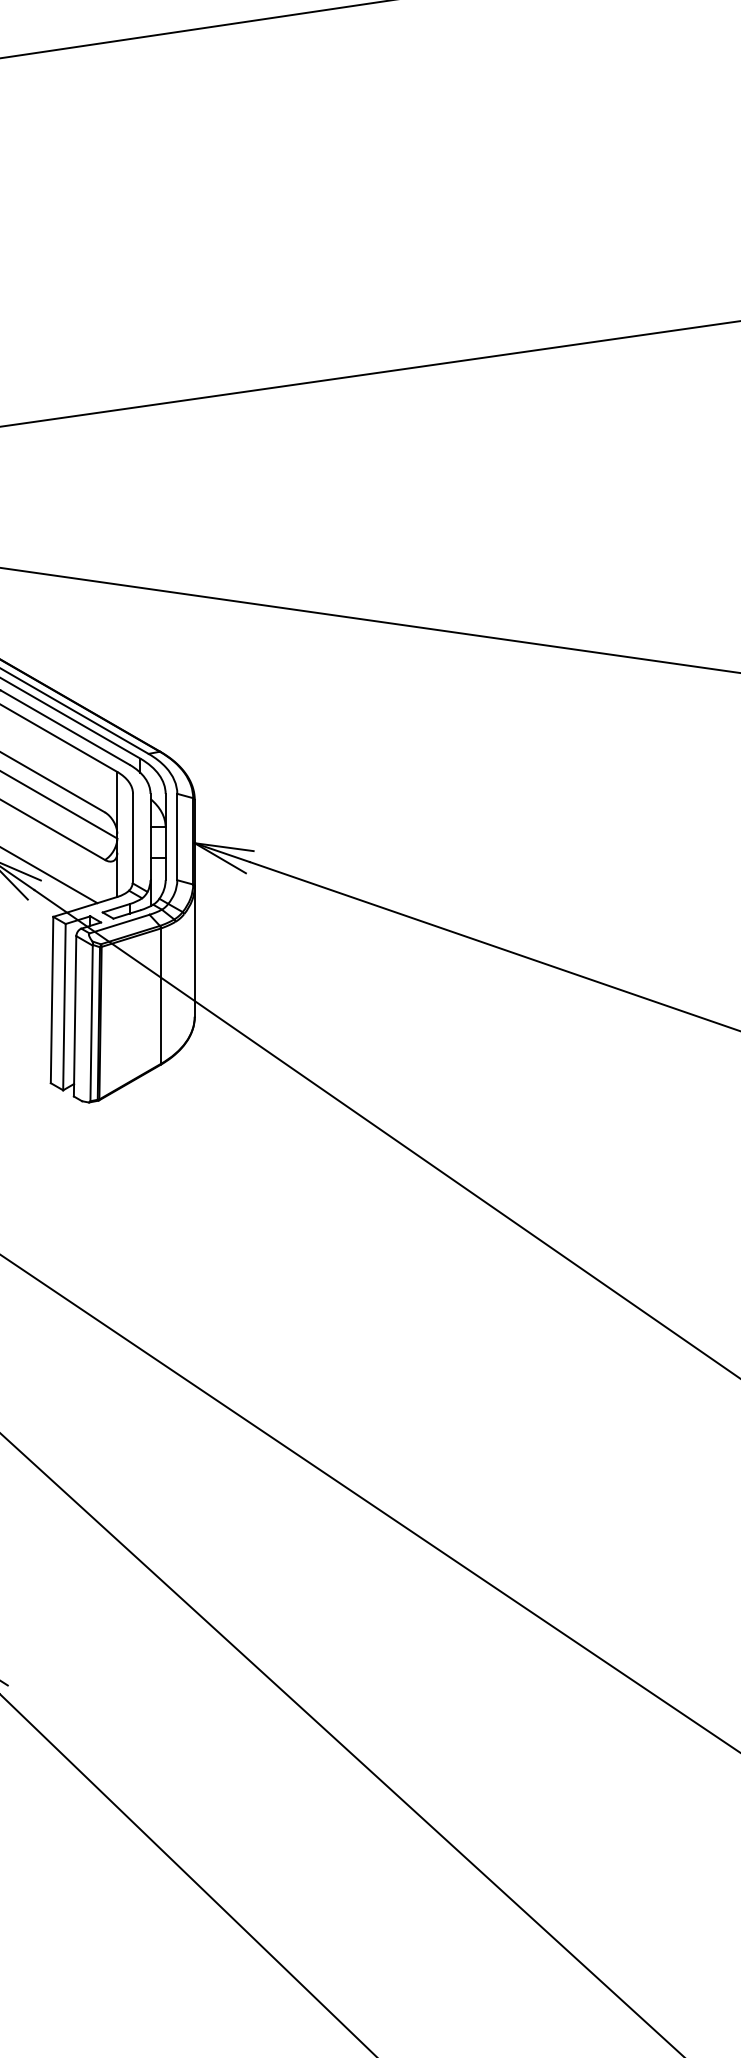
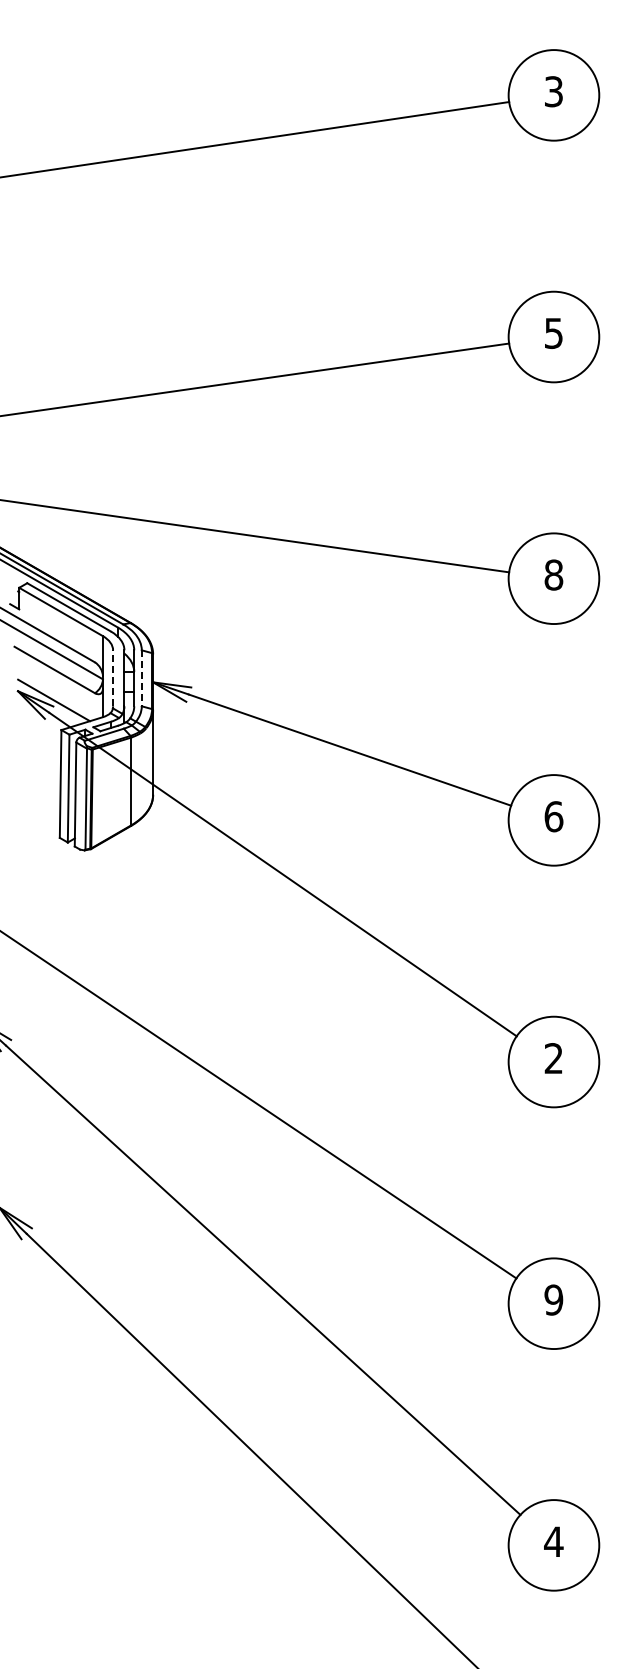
line: (133, 837) -> (113, 678), solid -> dashed
line: (176, 837) -> (141, 678), solid -> dashed

